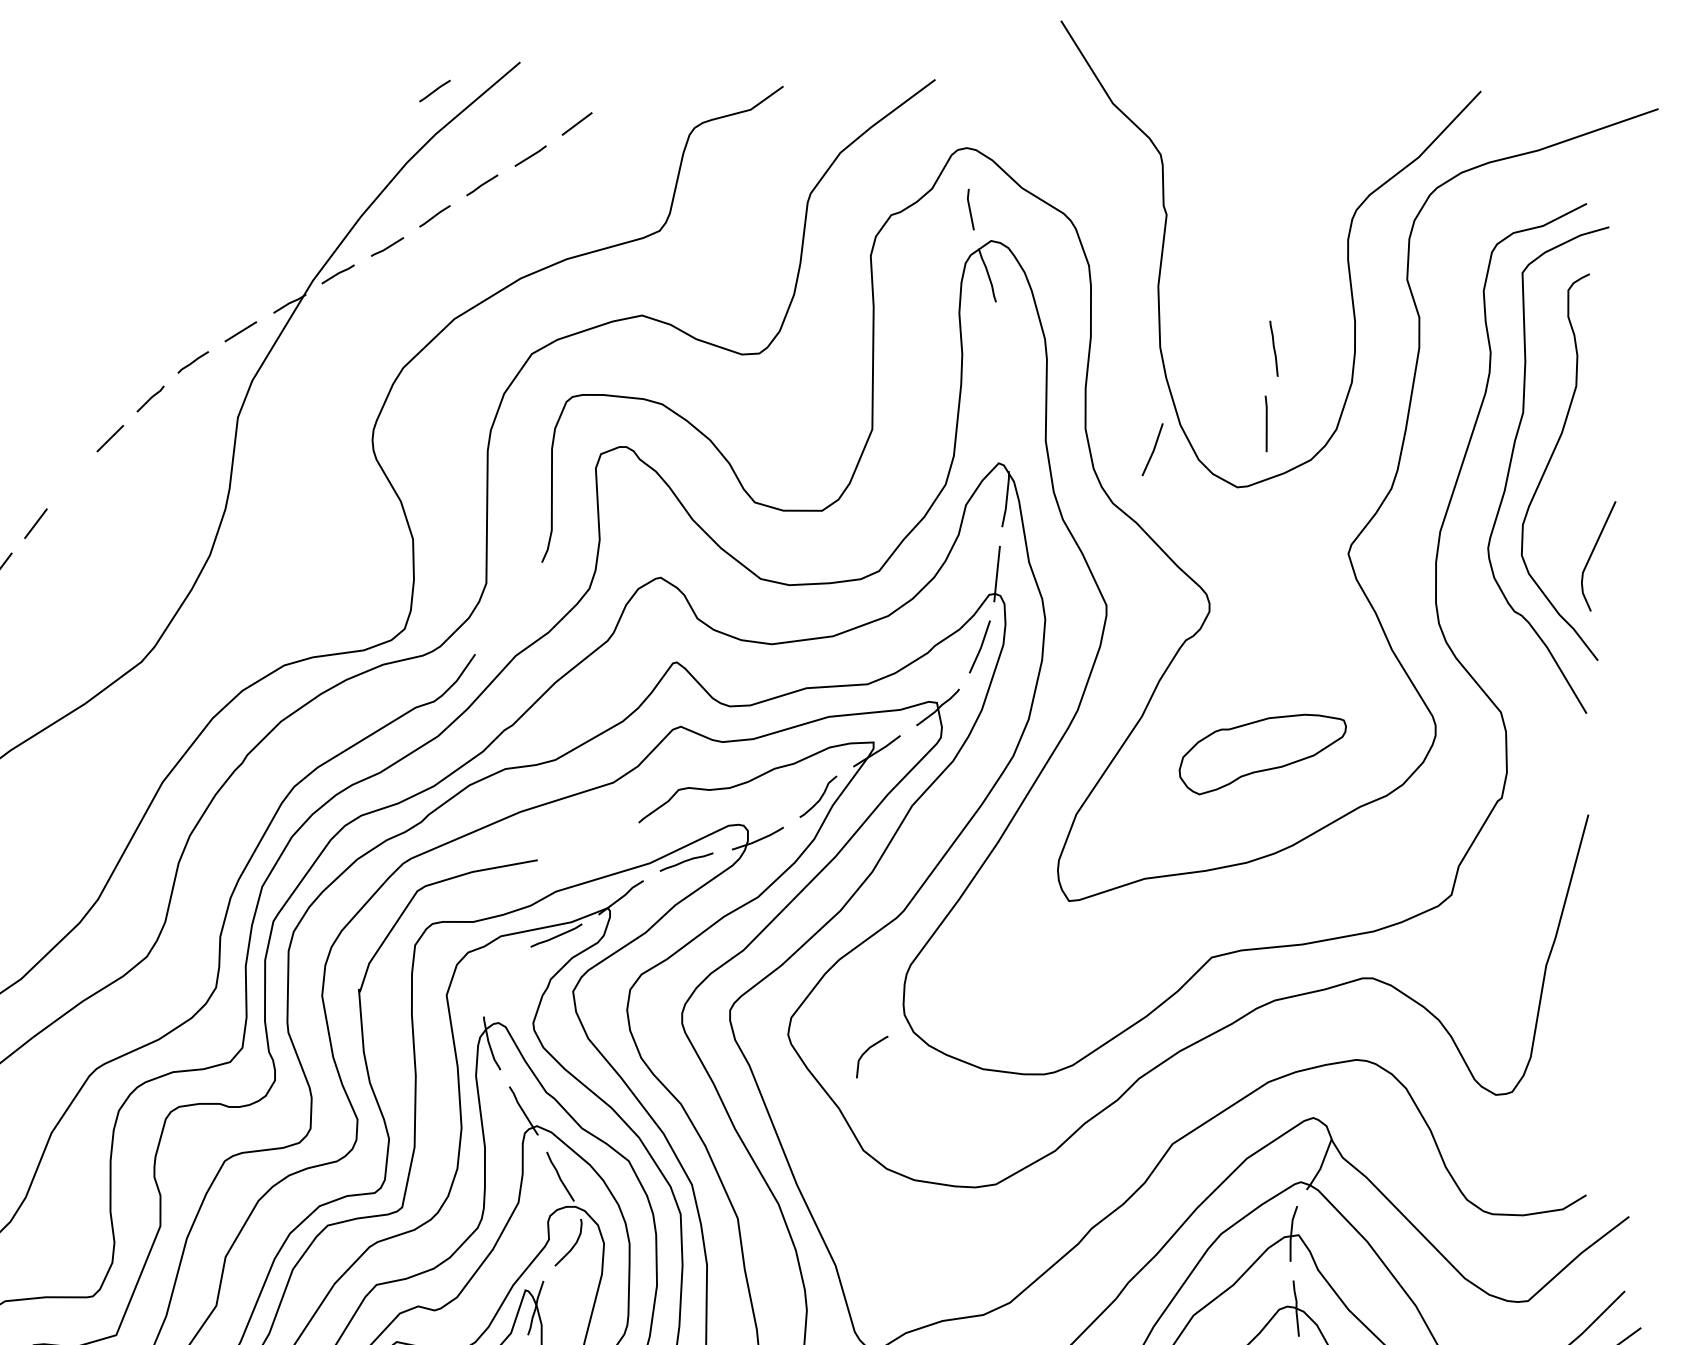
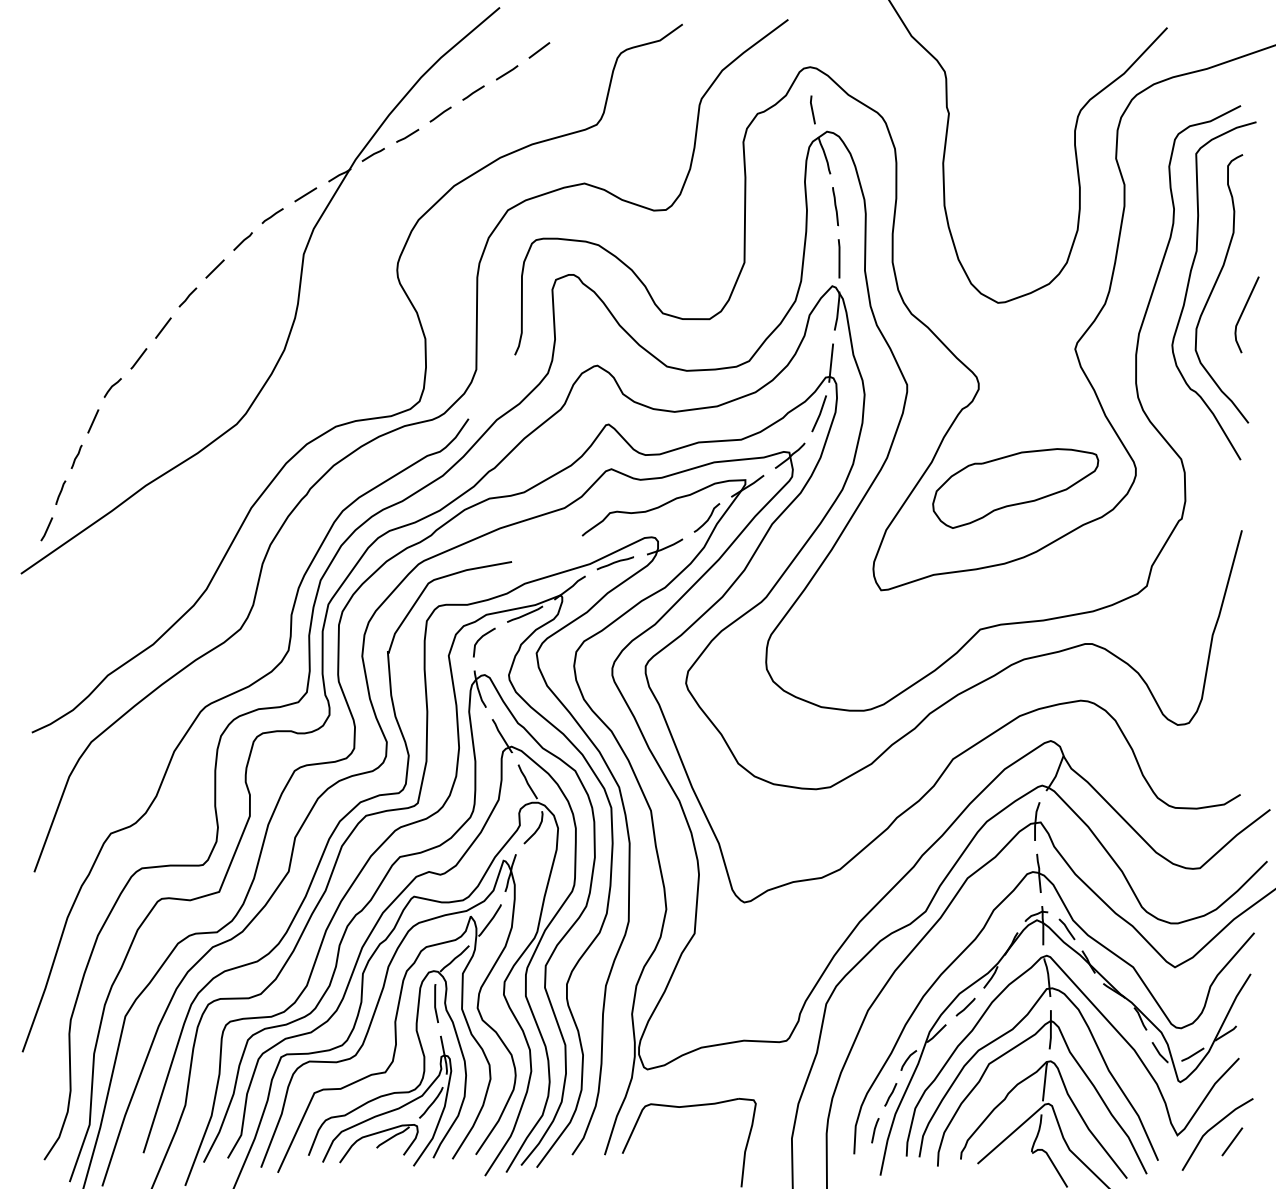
line: (434, 90) -> (440, 27), removed
line: (1273, 348) -> (835, 206), moved
line: (1265, 423) -> (838, 258), moved
line: (1153, 449) -> (939, 276), removed
line: (70, 479) -> (187, 297), added
line: (1593, 552) -> (1243, 312), moved
part: (1262, 754) -> (1015, 488), size x1.43
curve: (868, 1051) -> (481, 638), moved

